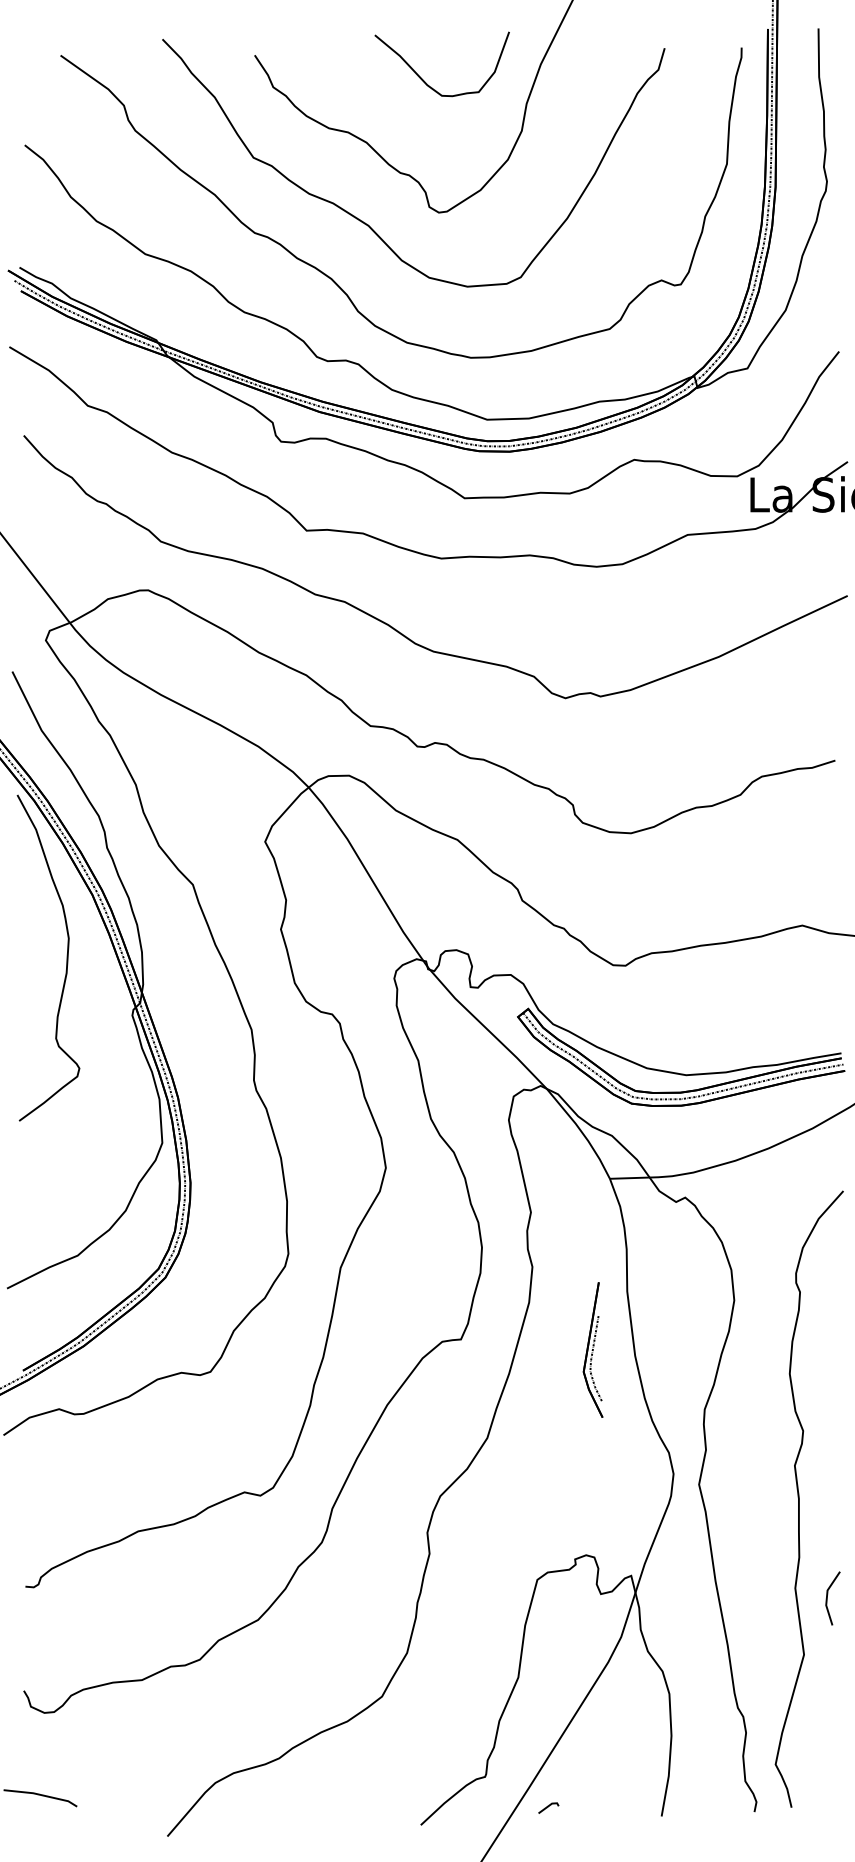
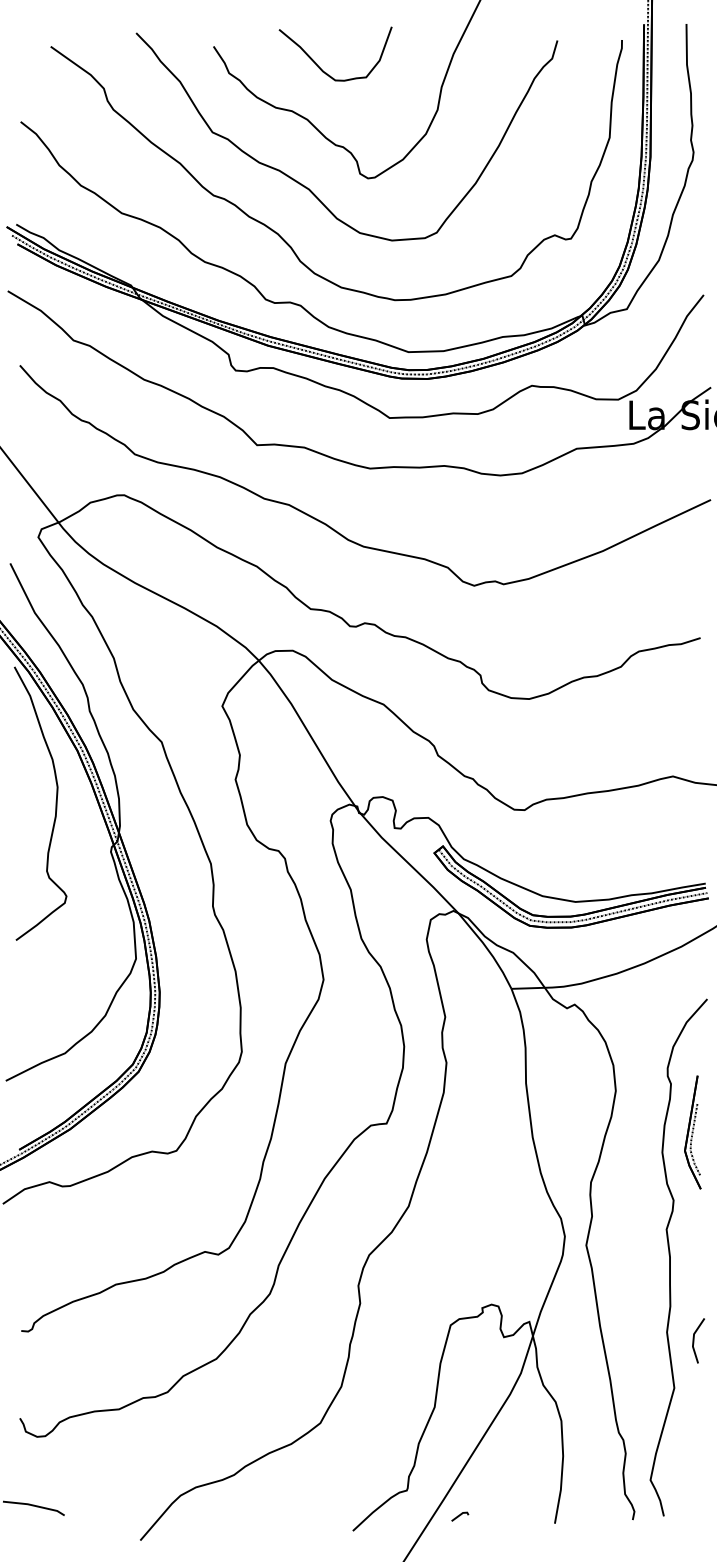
part: (424, 80) -> (320, 67), moved
part: (592, 1349) -> (692, 1132), moved

